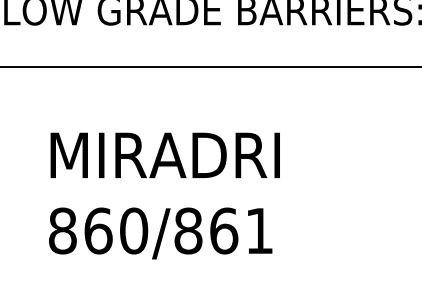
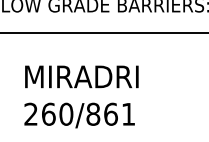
text: (63, 229) -> (31, 113), 860/861 -> 260/861

